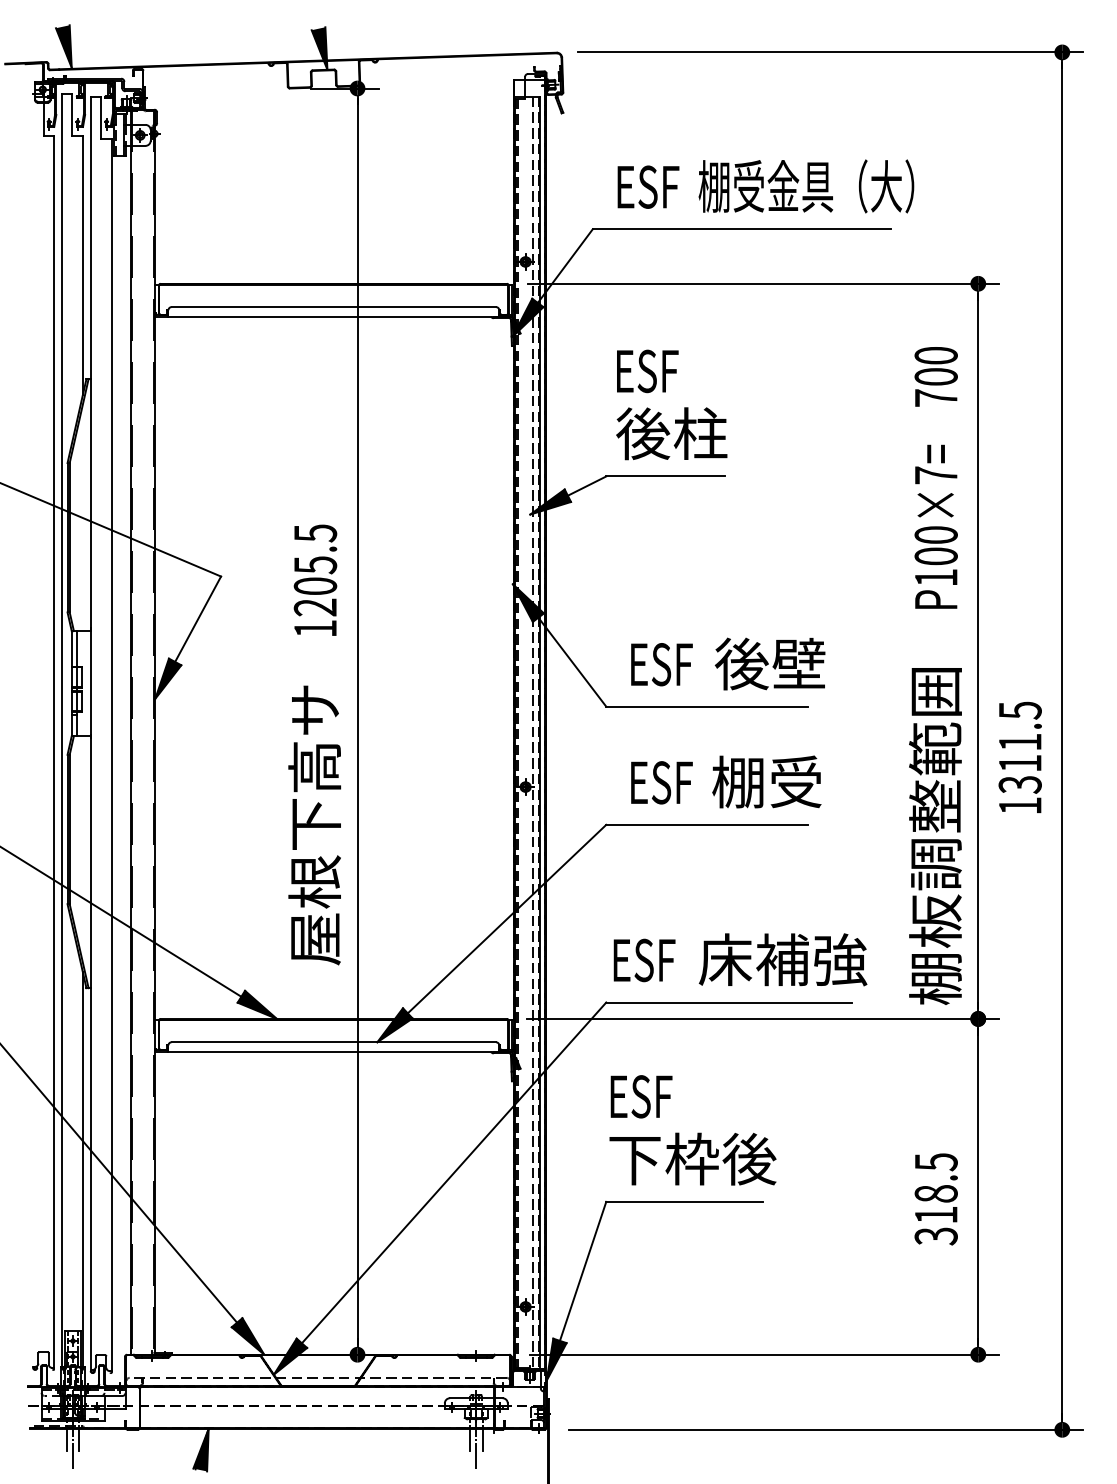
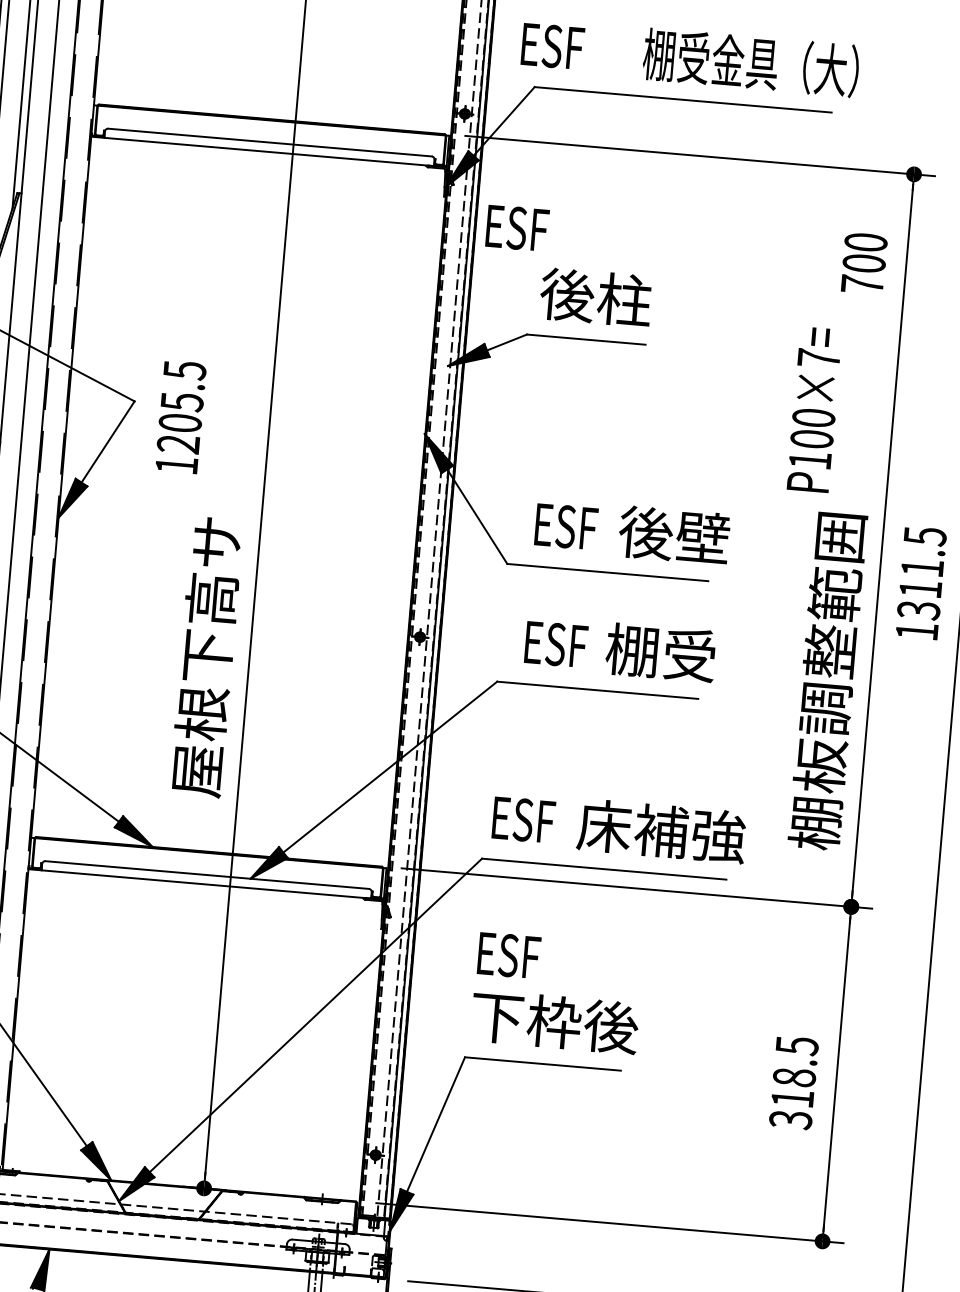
text: (648, 186) -> (552, 45), moved
text: (647, 371) -> (517, 228), moved
text: (935, 526) -> (813, 409), moved
text: (315, 579) -> (180, 416), moved
text: (1019, 757) -> (920, 583), moved
text: (935, 836) -> (827, 681), moved

